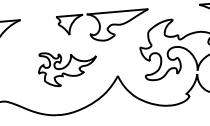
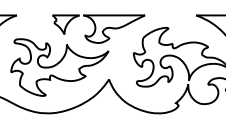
part: (67, 68) -> (59, 67), size x1.67

